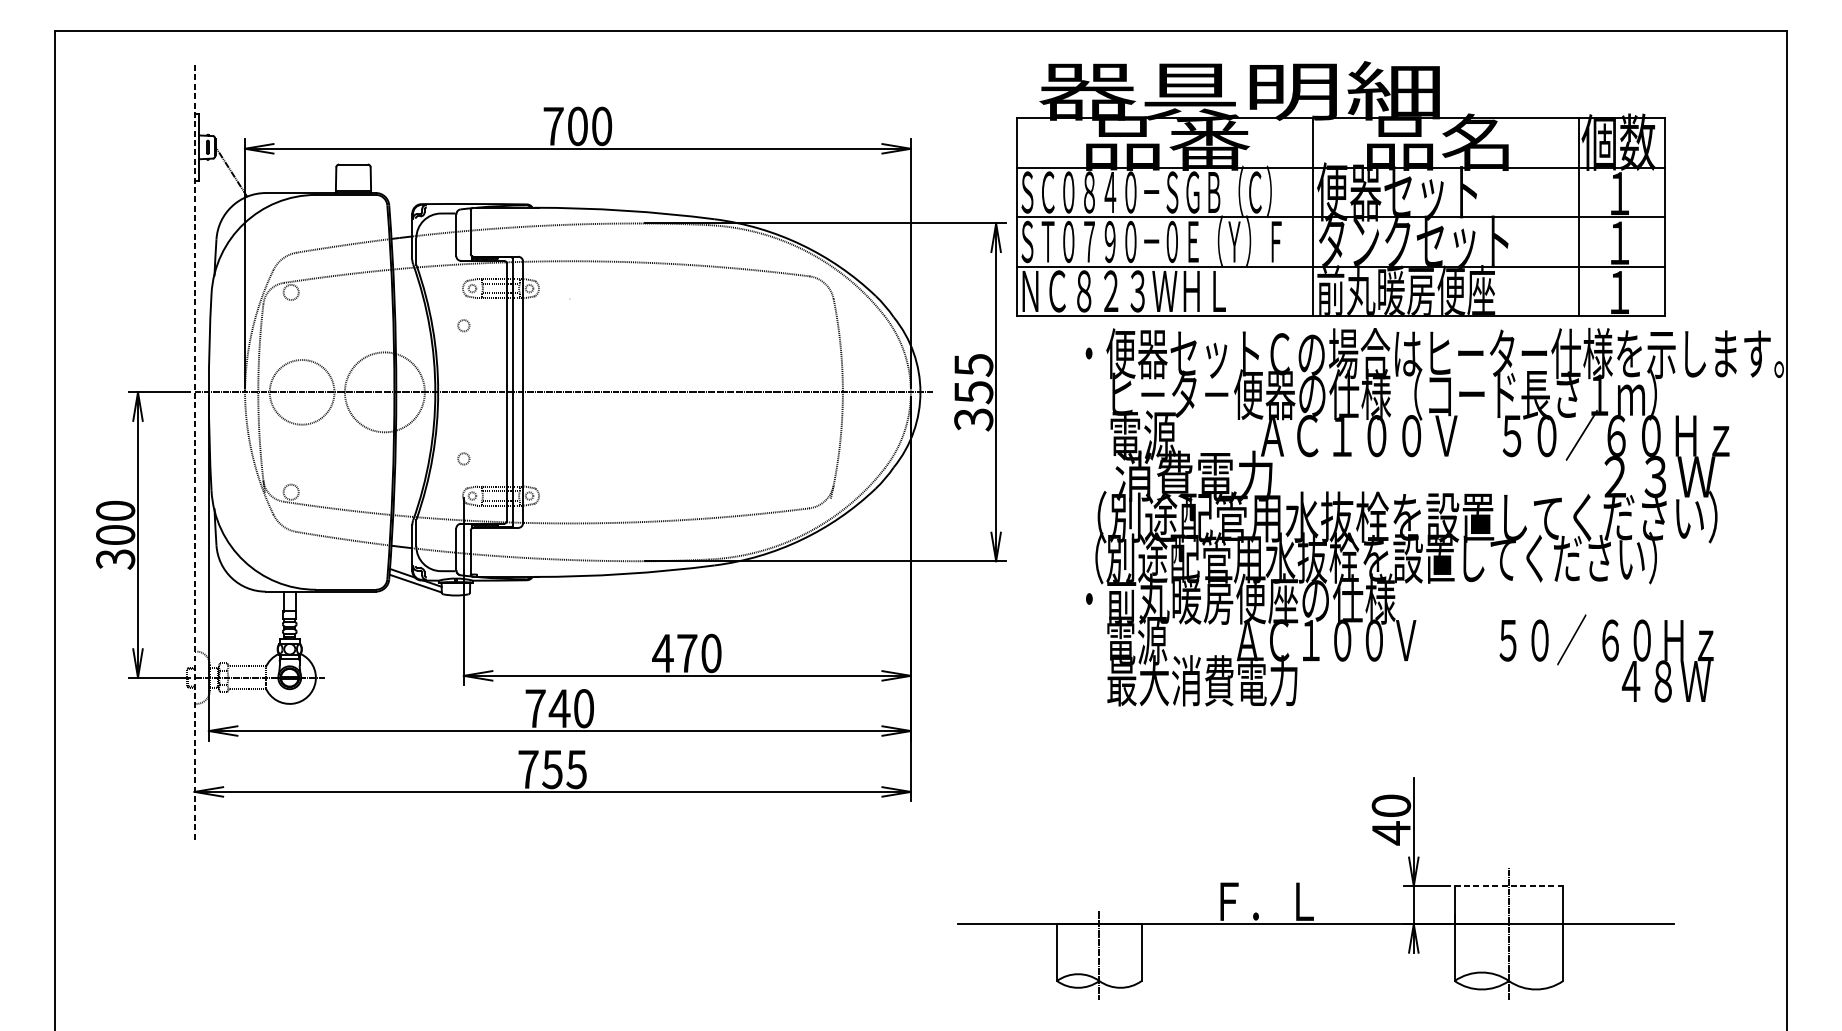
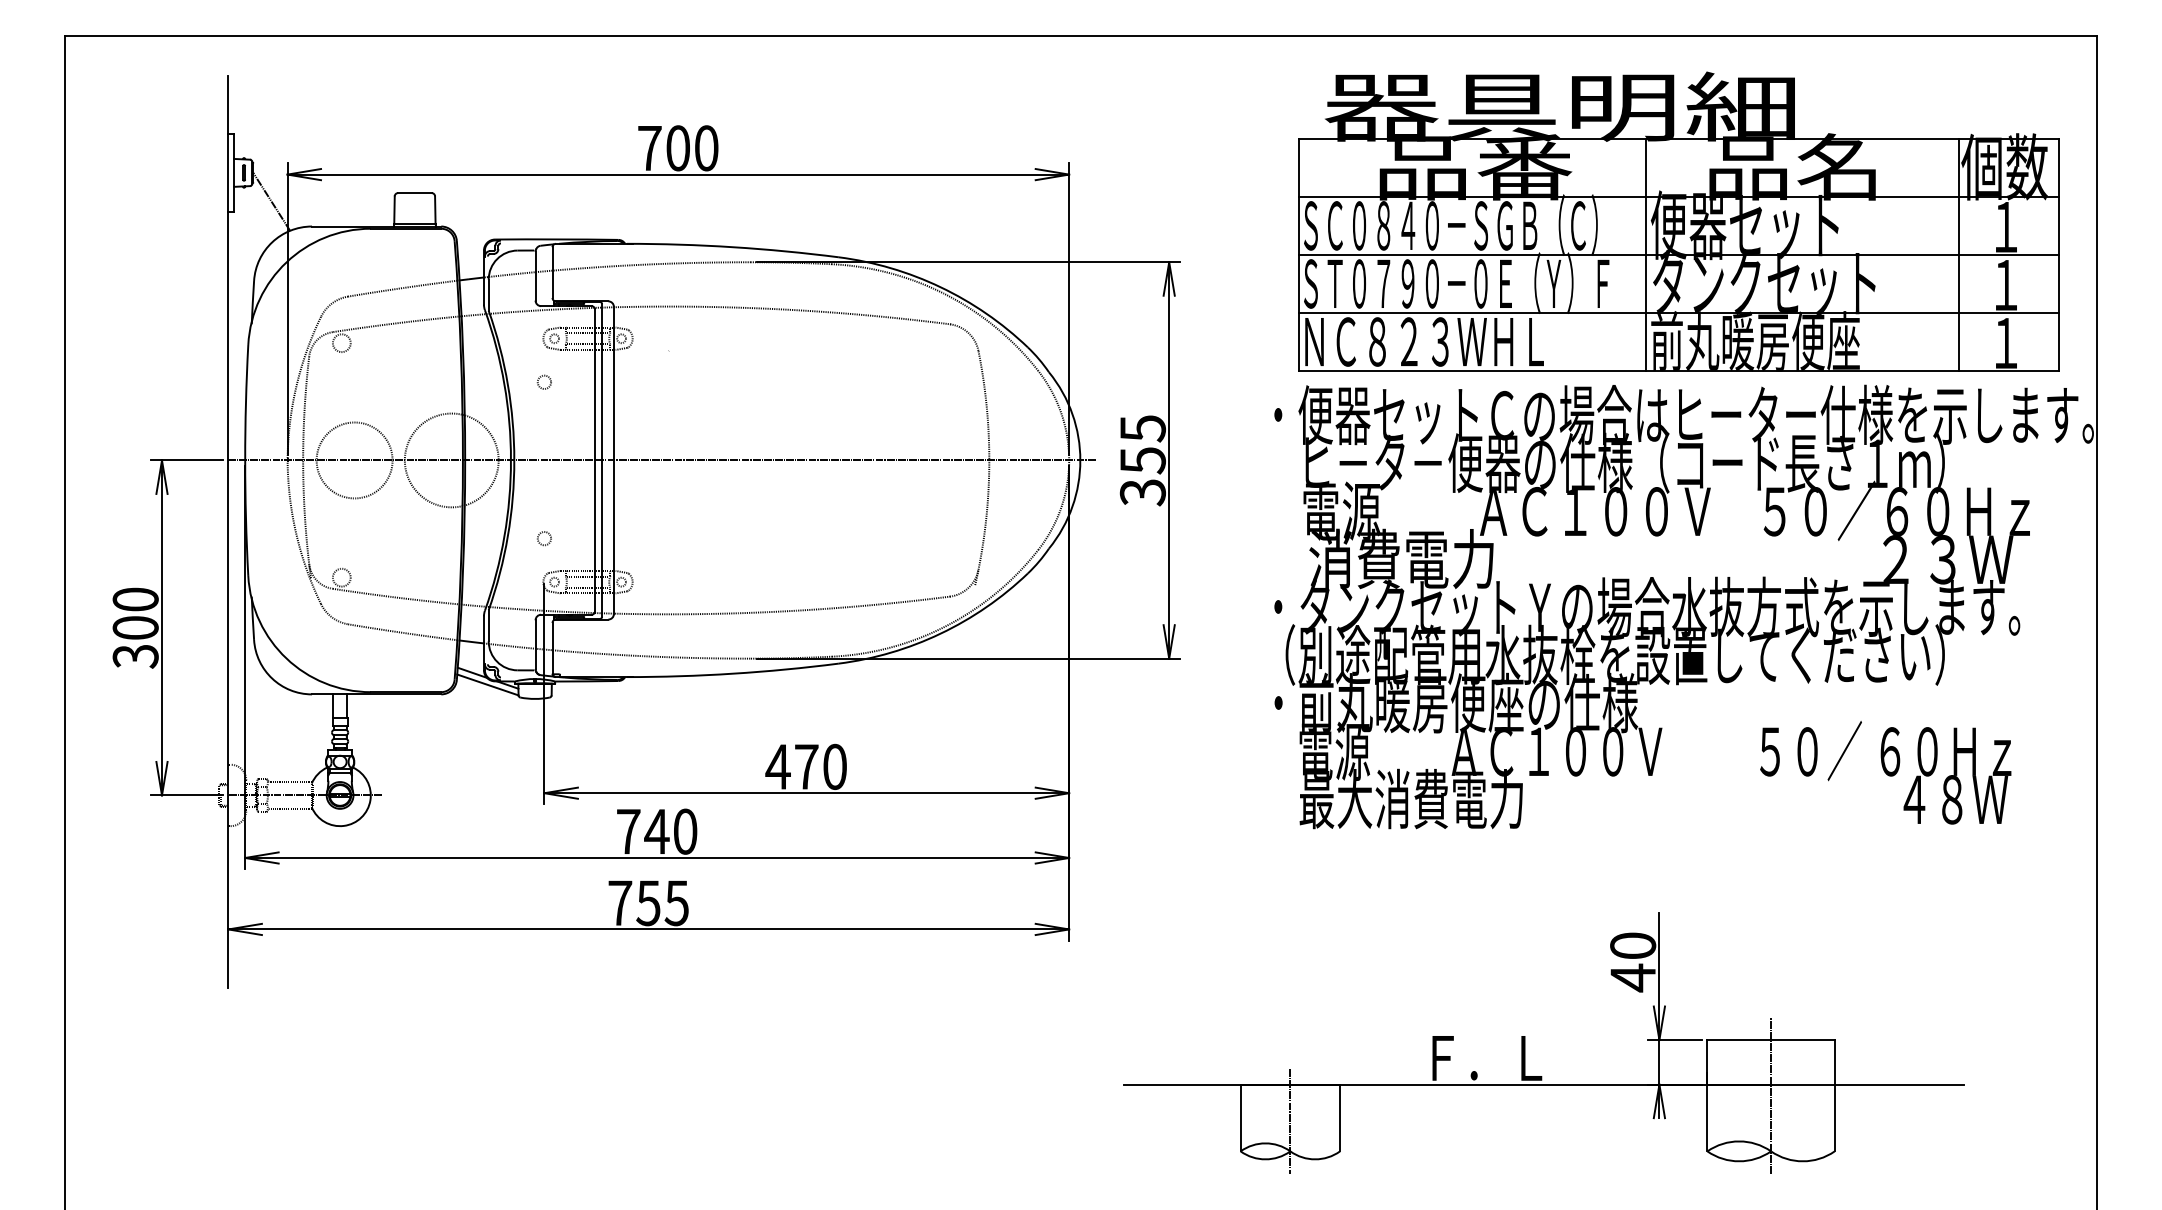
part: (1340, 188) -> (1678, 221), moved
line: (194, 452) -> (228, 531), dashed -> solid
text: (1403, 516) -> (1647, 606), （別途配管用水抜栓を設置してください） -> ・タンクセットＹの場合水抜方式を示します。
line: (1509, 886) -> (1771, 1040), dashed -> solid

